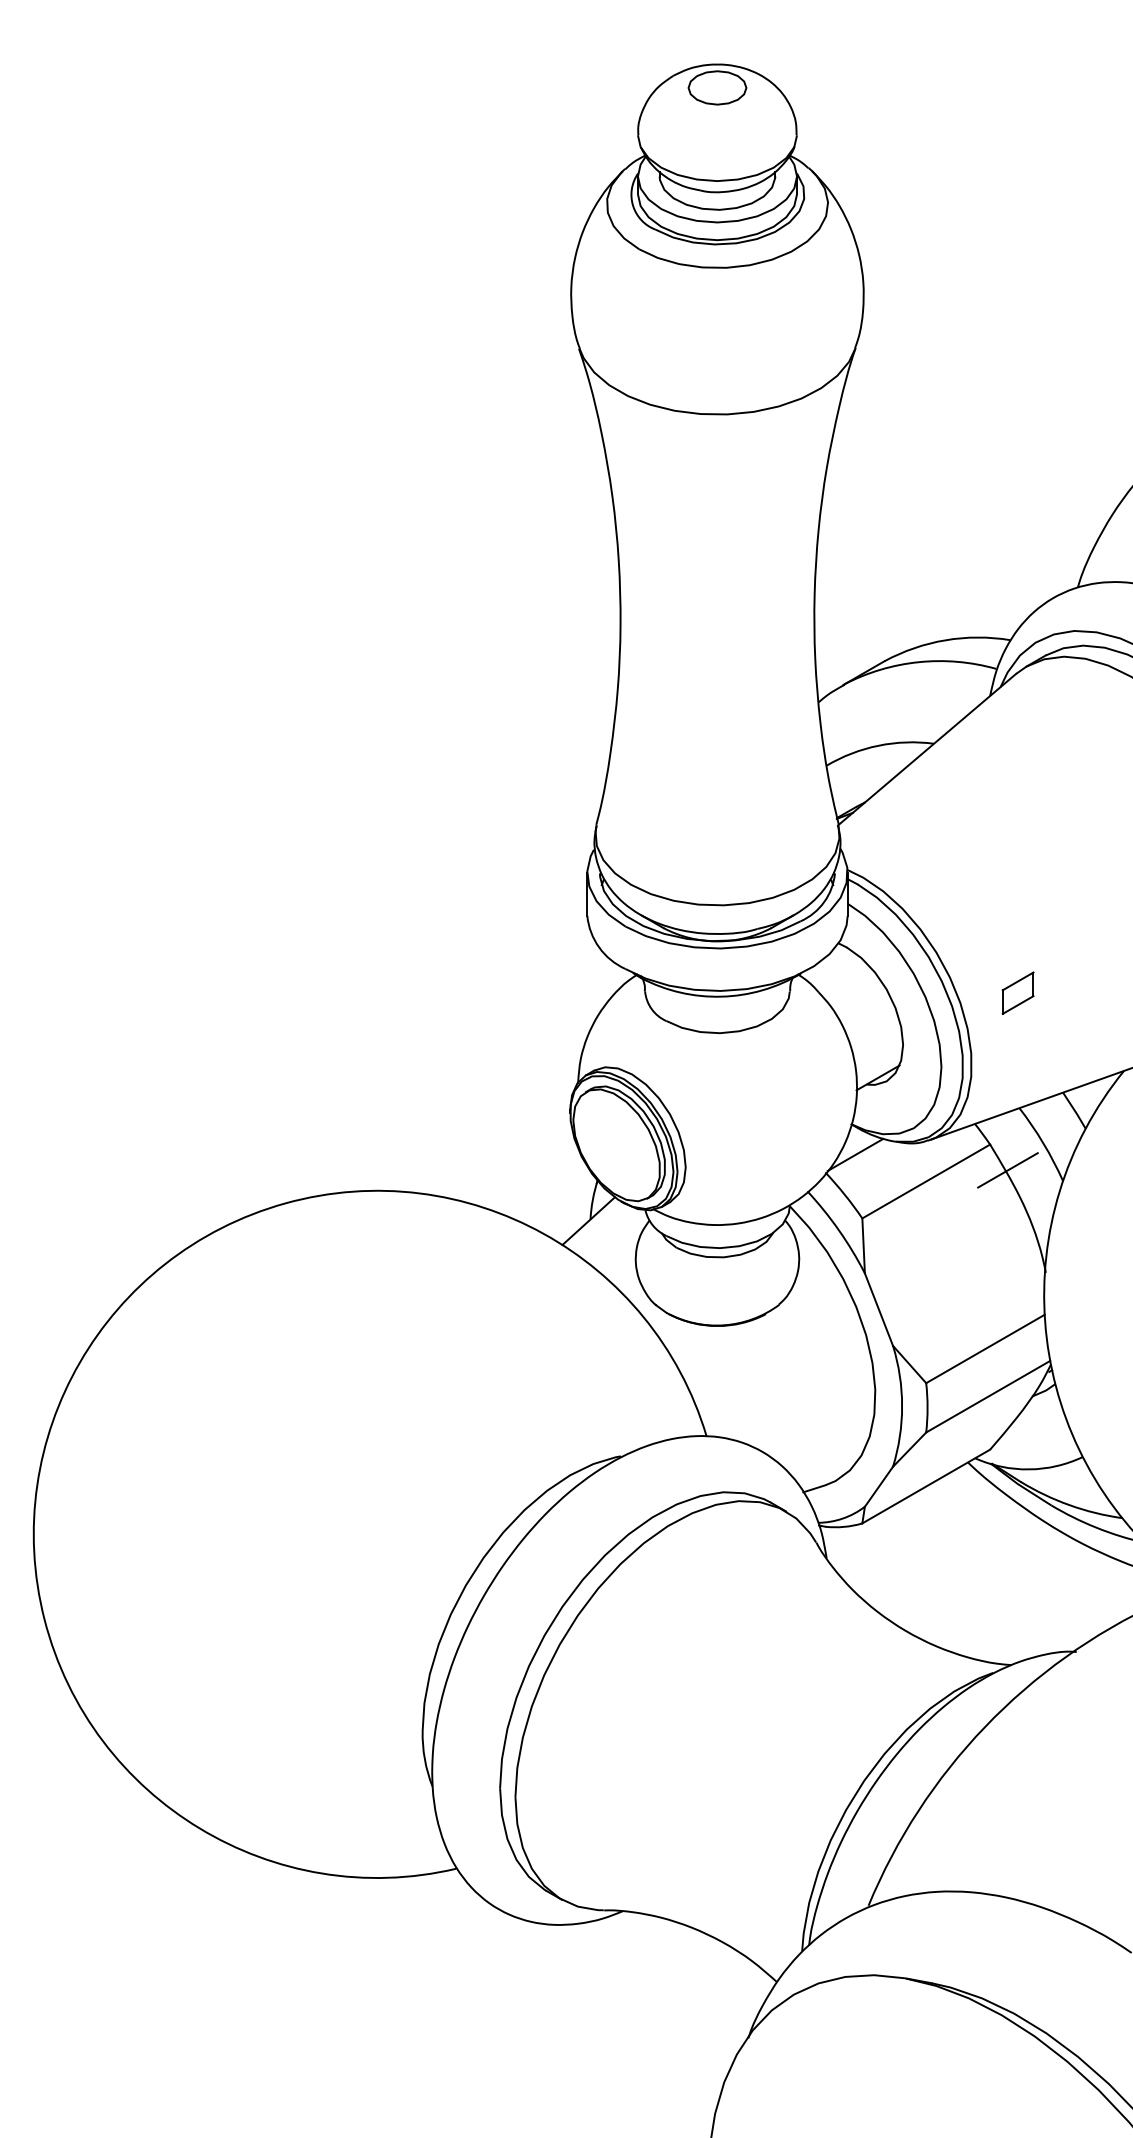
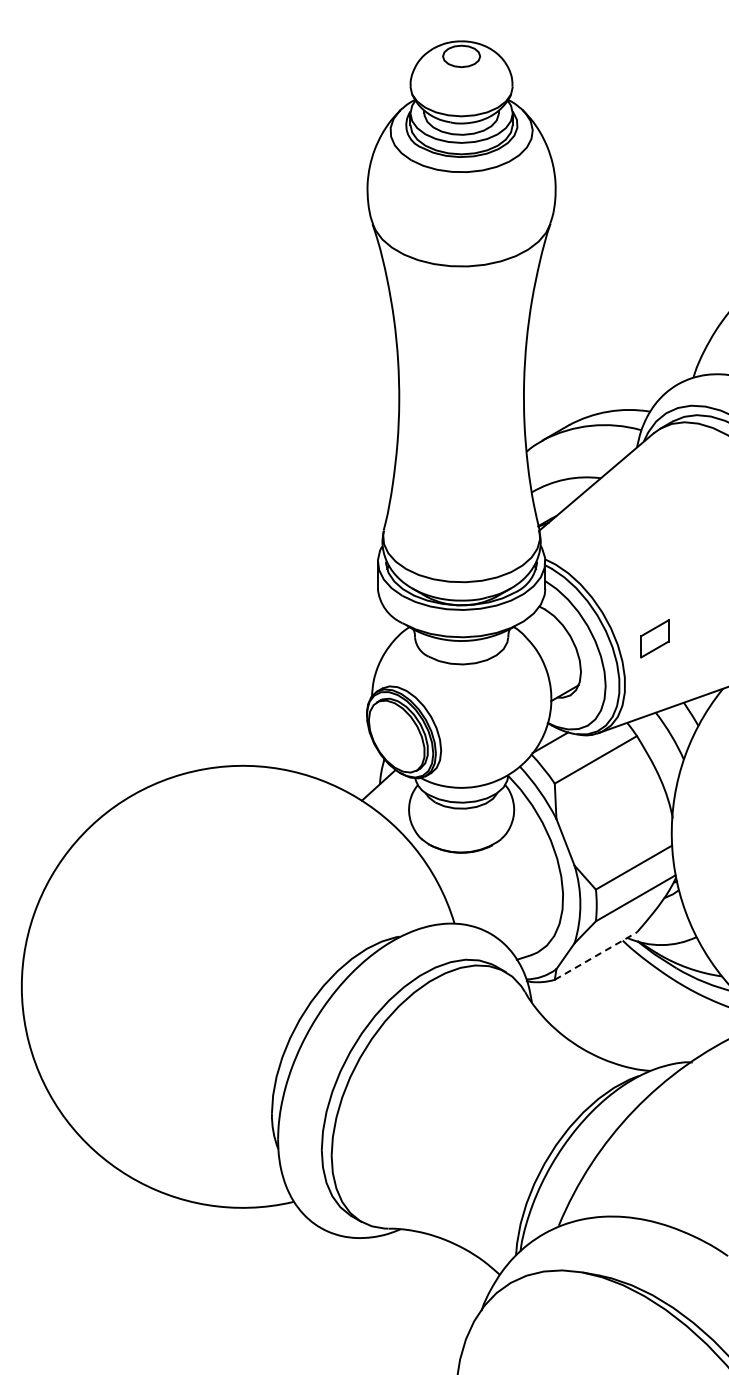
part: (1017, 992) -> (654, 638), size x1.4
line: (1008, 1170) -> (648, 752), removed
line: (927, 1485) -> (596, 955), solid -> dashed

